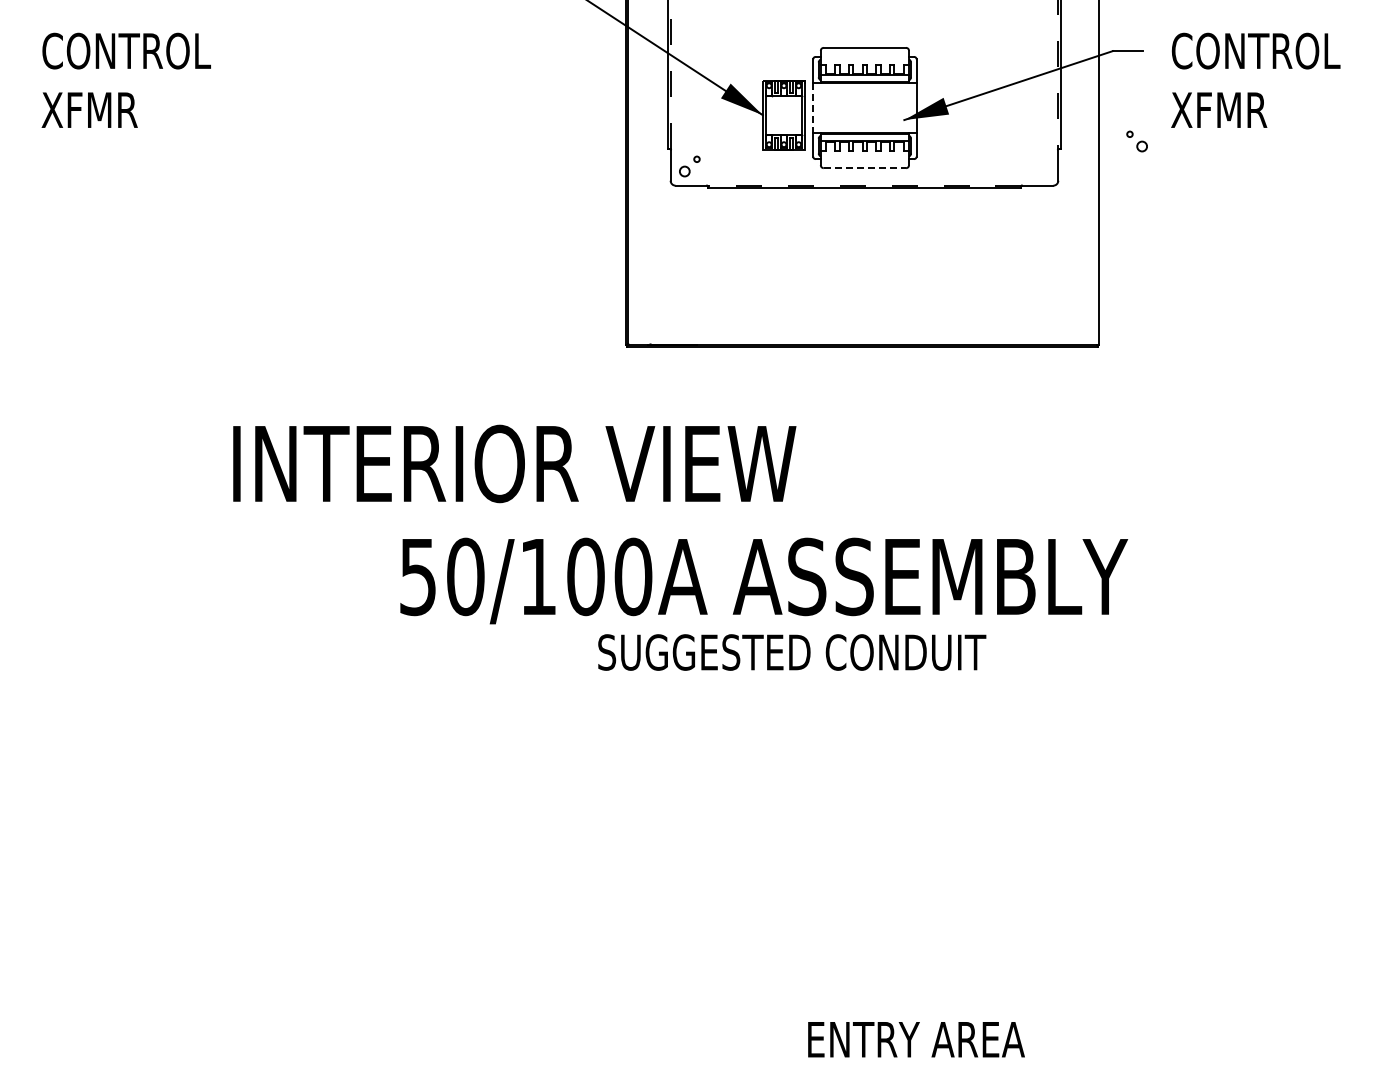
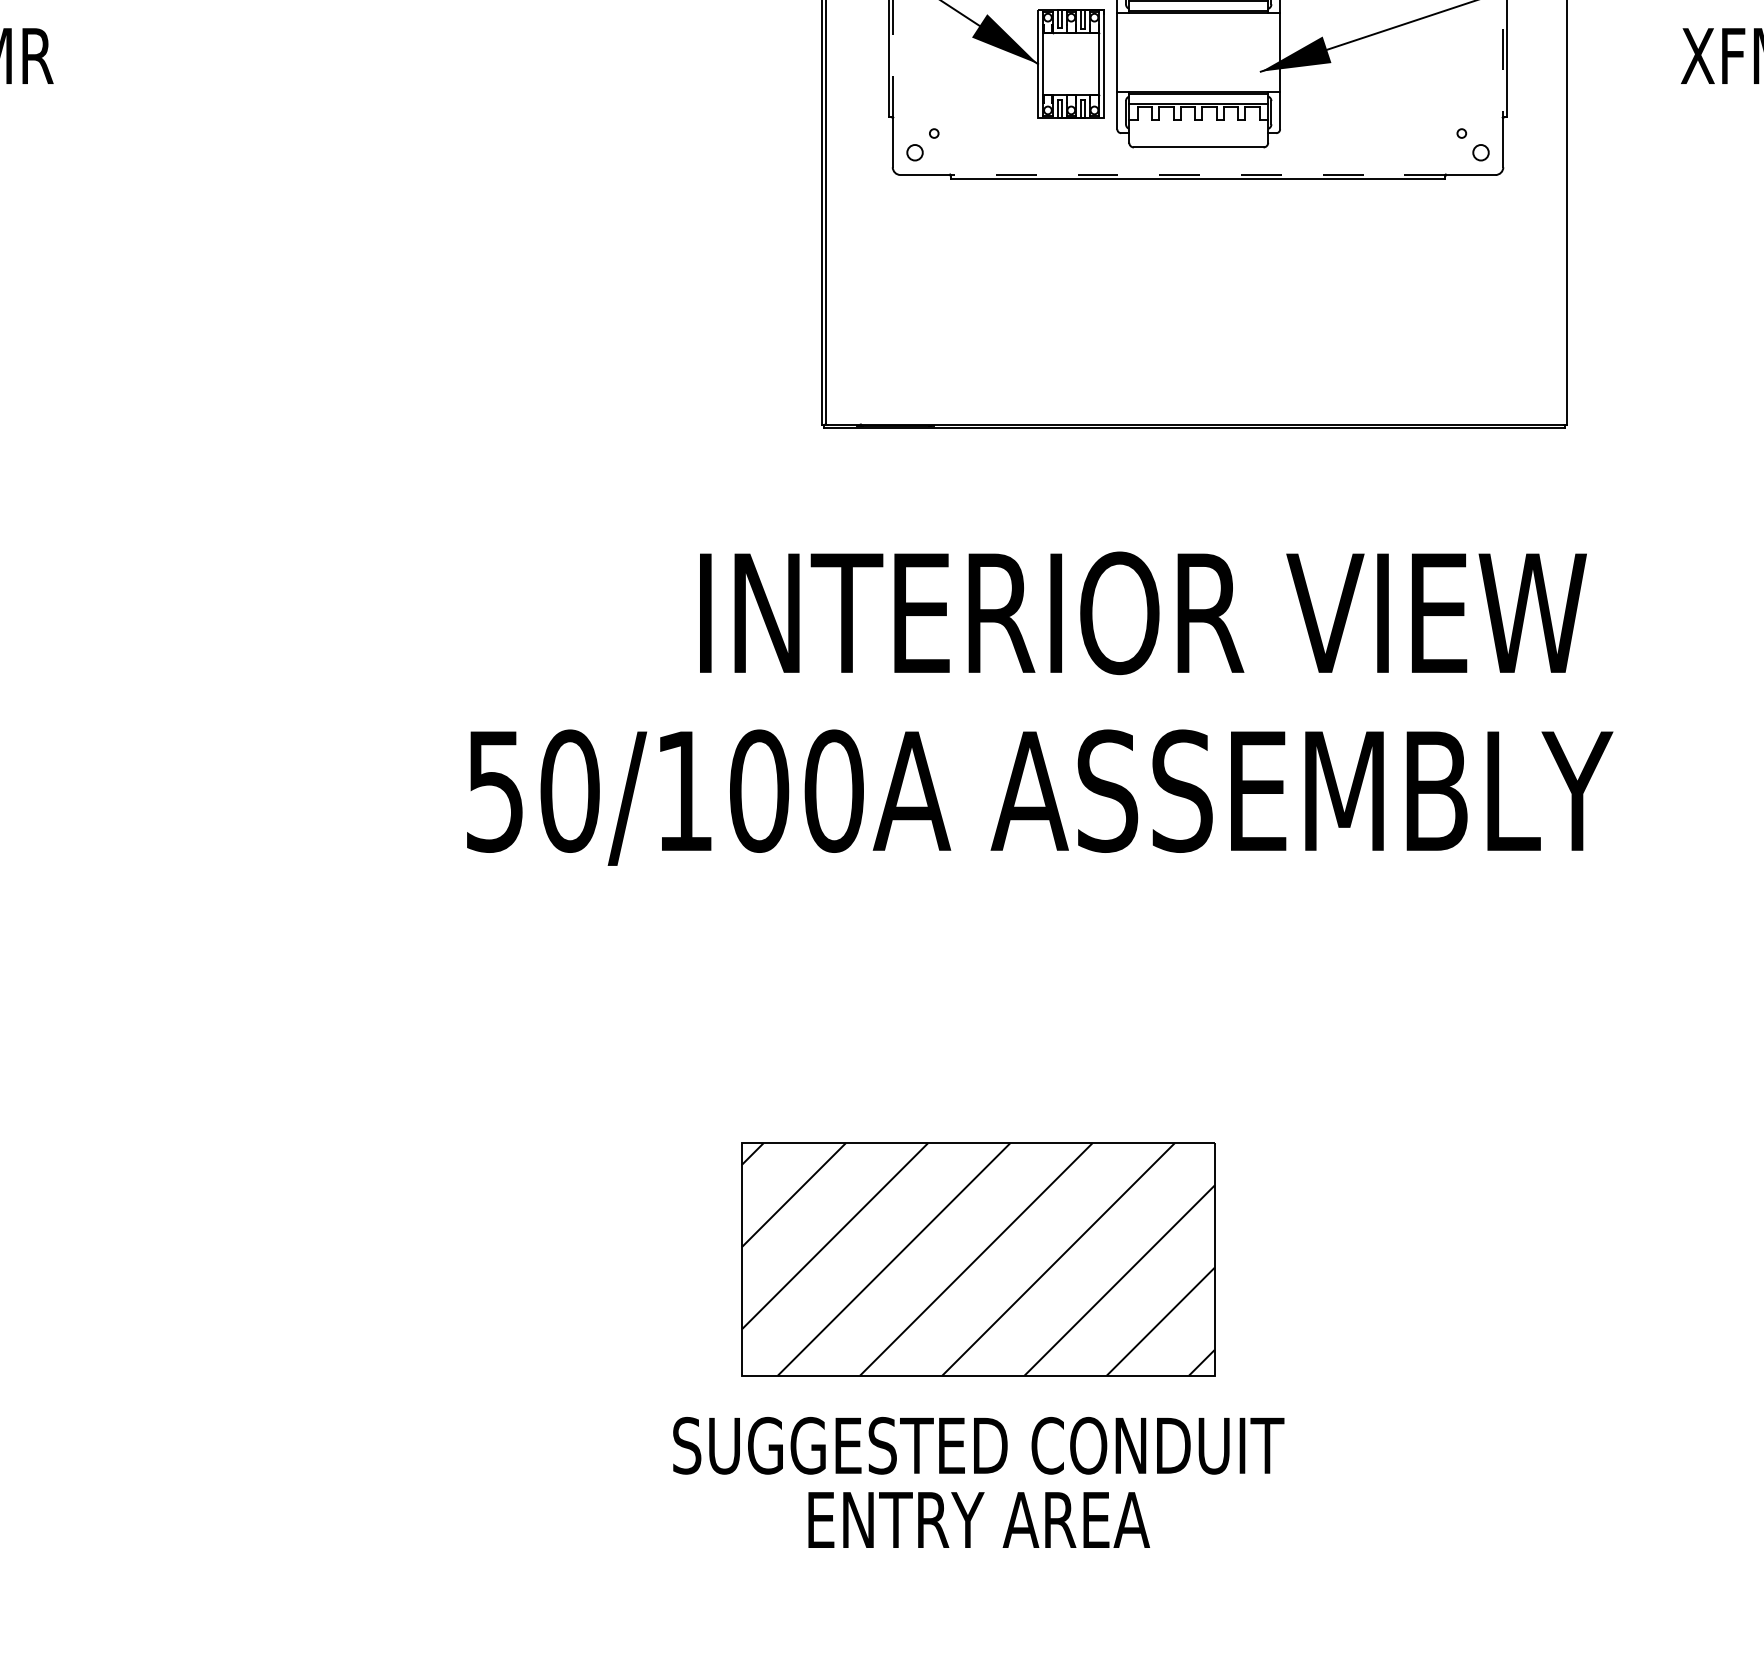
line: (813, 108) -> (1117, 53), dashed -> solid
part: (1136, 141) -> (1472, 144), moved
line: (865, 168) -> (1199, 147), dashed -> solid
text: (514, 463) -> (1142, 612), moved
text: (792, 652) -> (979, 1445), moved
part: (724, 873) -> (977, 1258), added
text: (916, 1039) -> (979, 1519), moved

